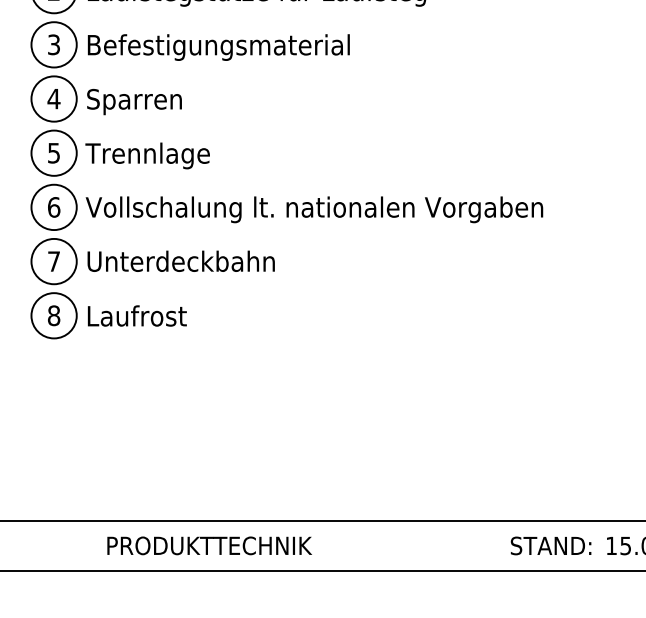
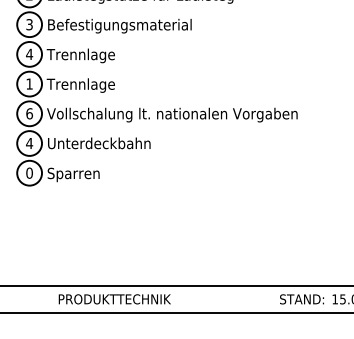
text: (146, 101) -> (80, 55), Sparren -> Trennlage
text: (53, 152) -> (29, 83), 5 -> 1
text: (53, 261) -> (29, 143), 7 -> 4
text: (53, 314) -> (29, 172), 8 -> 0
text: (136, 318) -> (74, 174), Laufrost -> Sparren

